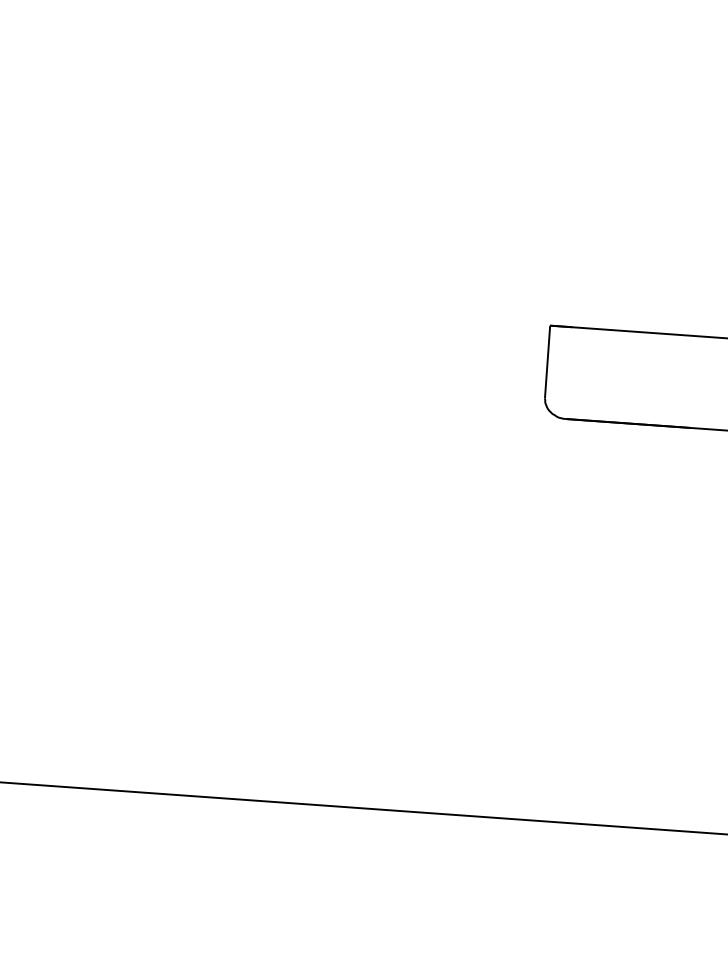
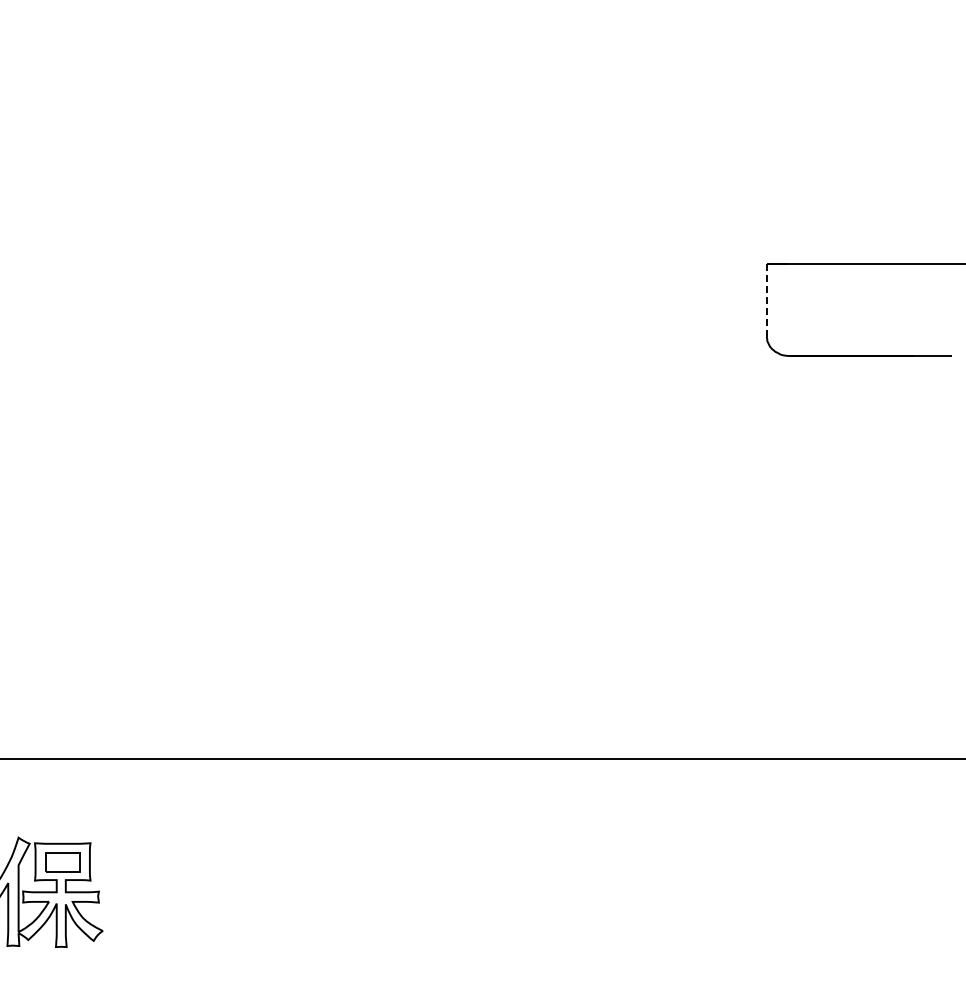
line: (547, 362) -> (766, 300), solid -> dashed

